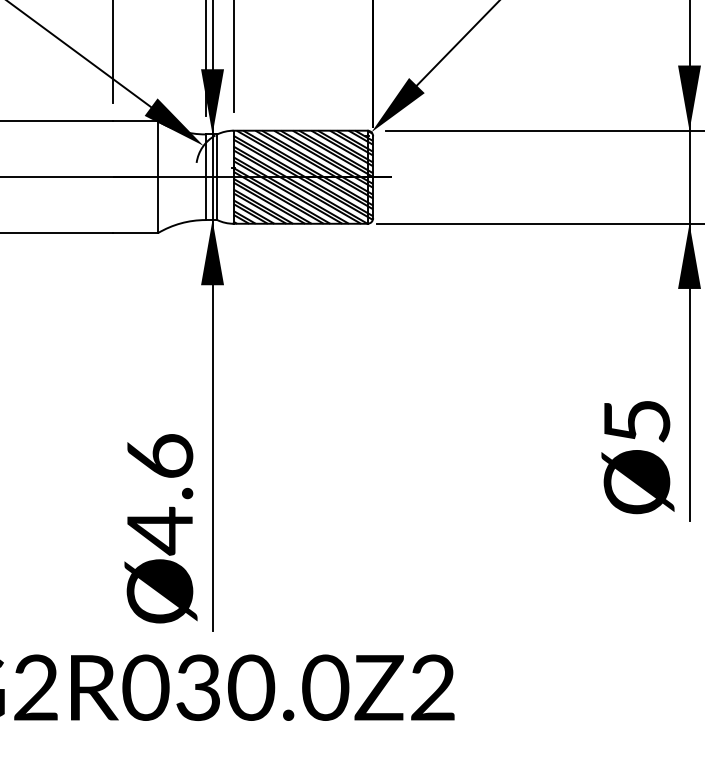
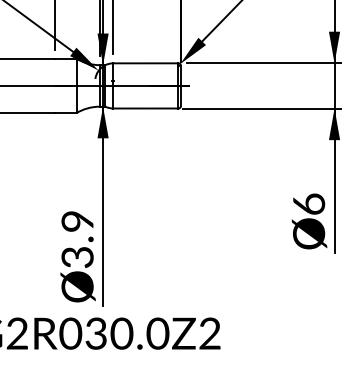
hatch: (304, 176) -> (147, 85), removed
text: (637, 419) -> (309, 203), 5 -> 6
text: (159, 493) -> (77, 239), 4.6 -> 3.9

